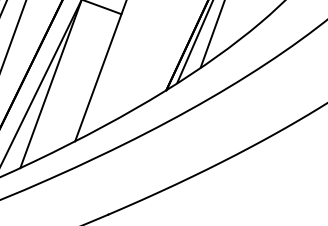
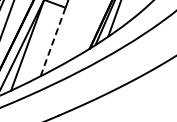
line: (99, 76) -> (53, 41), solid -> dashed

